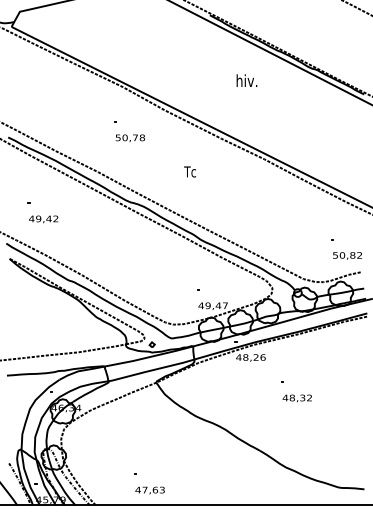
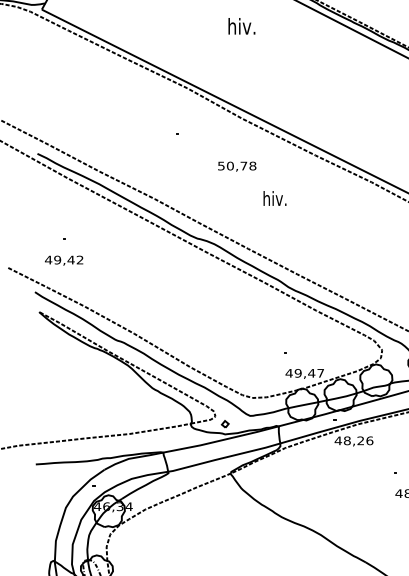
text: (246, 80) -> (241, 26), moved
text: (129, 137) -> (236, 165), moved
text: (190, 171) -> (275, 198), Tc -> hiv.
text: (43, 219) -> (63, 260), moved

